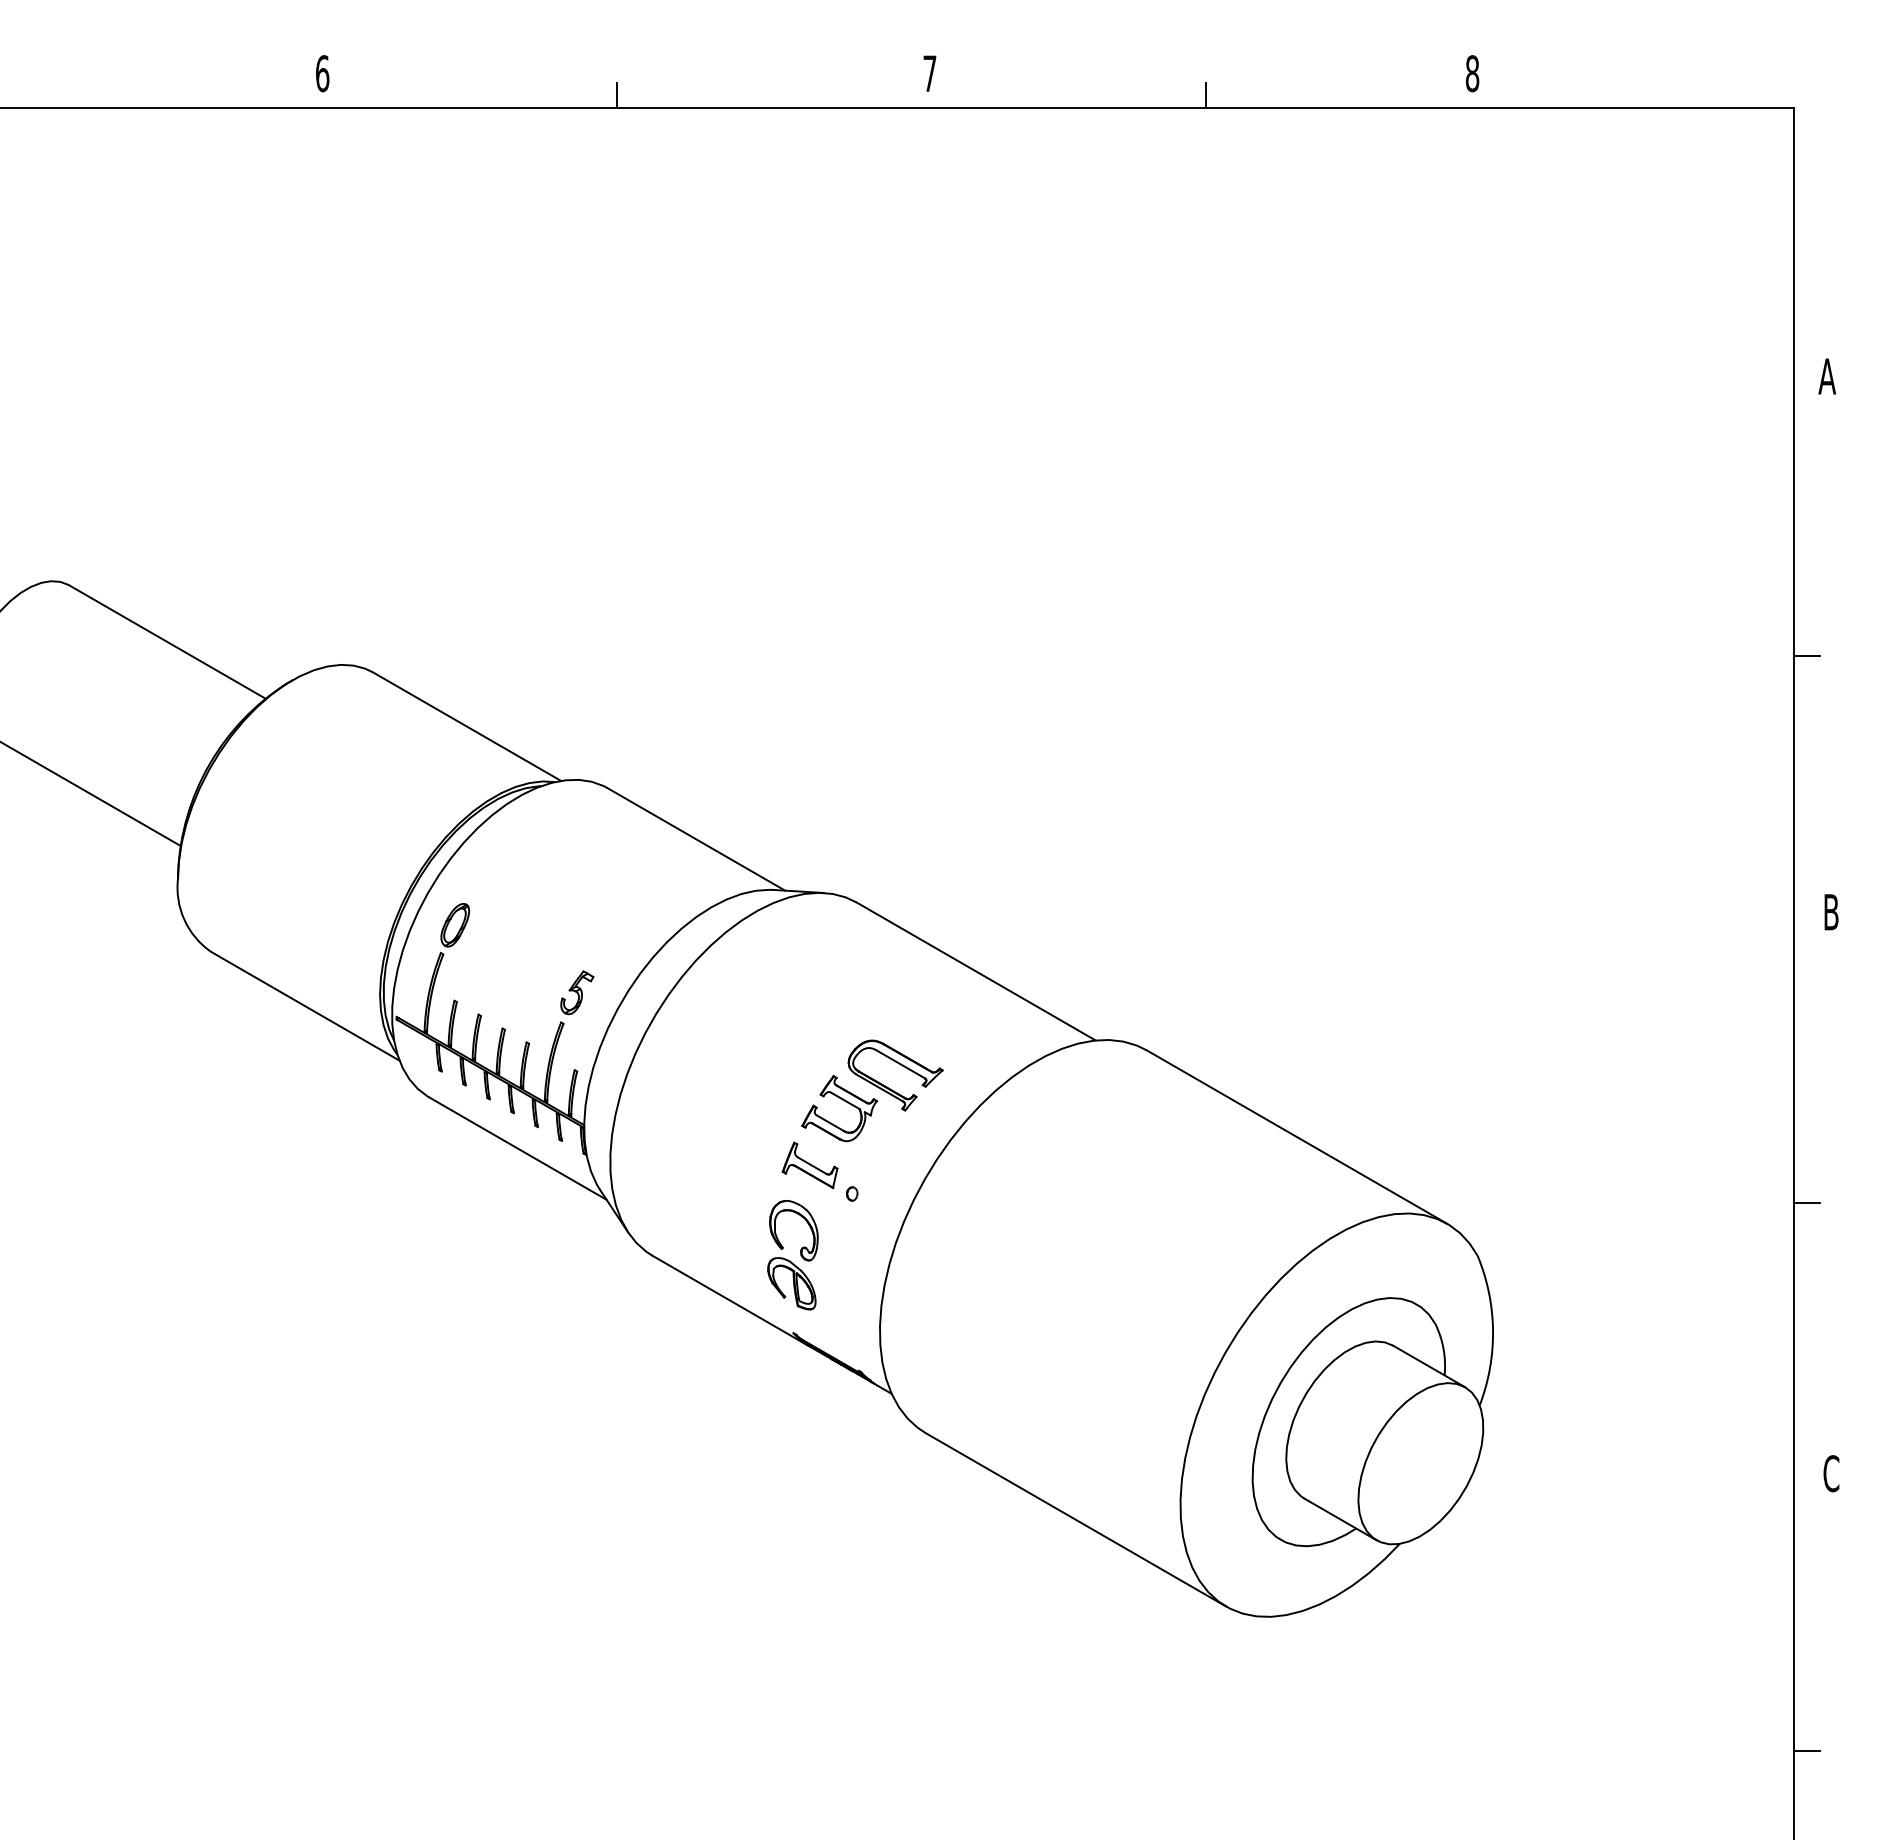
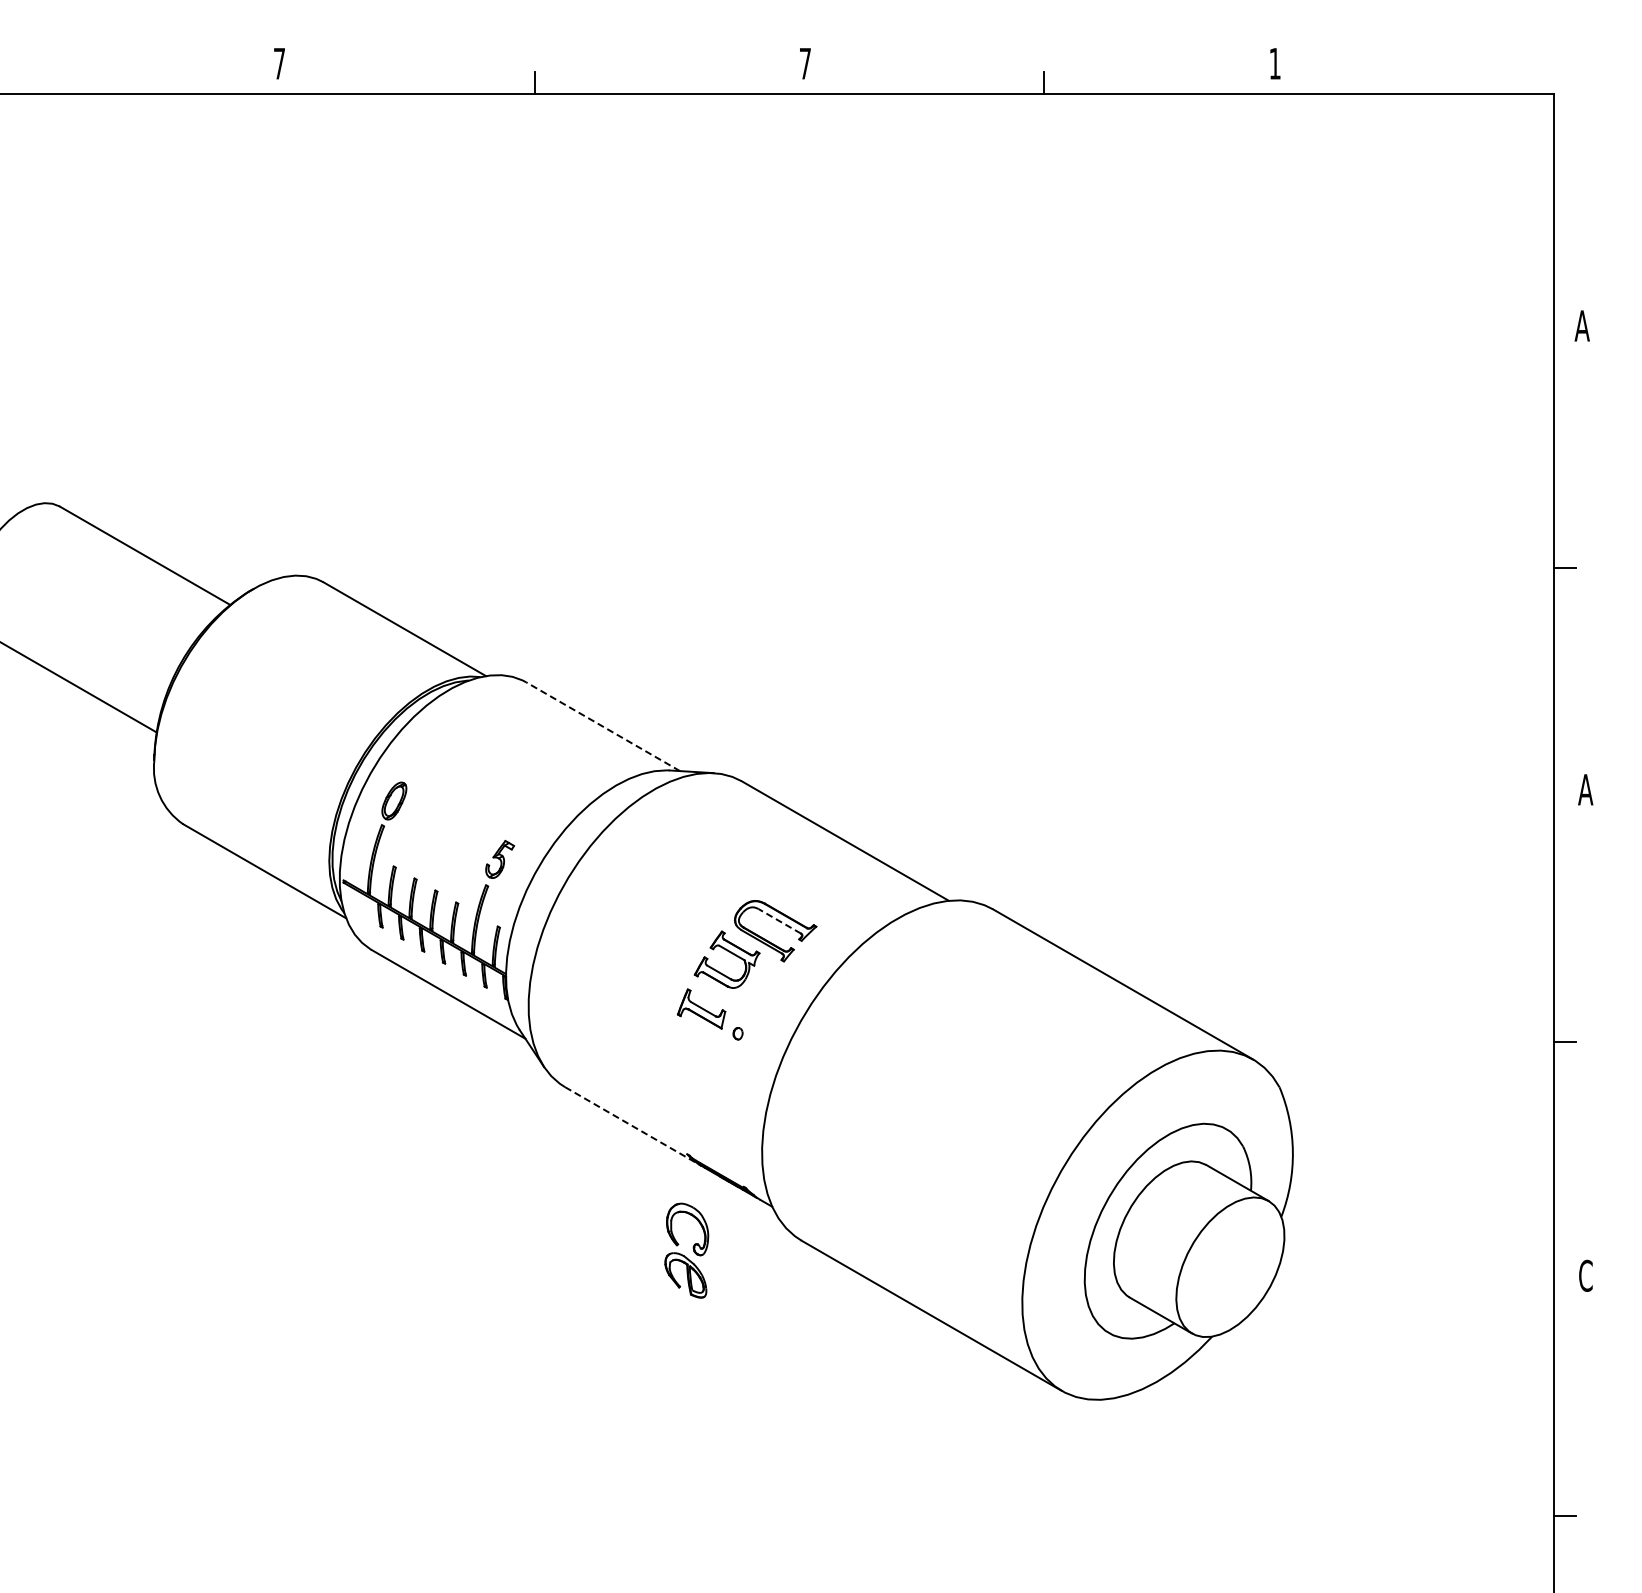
text: (322, 73) -> (279, 63), 6 -> 7
text: (1471, 73) -> (1274, 63), 8 -> 1
line: (696, 839) -> (603, 726), solid -> dashed
text: (1830, 911) -> (1585, 789), B -> A
line: (900, 1064) -> (779, 921), solid -> dashed
part: (792, 1254) -> (686, 1250), moved
line: (731, 1301) -> (633, 1126), solid -> dashed

